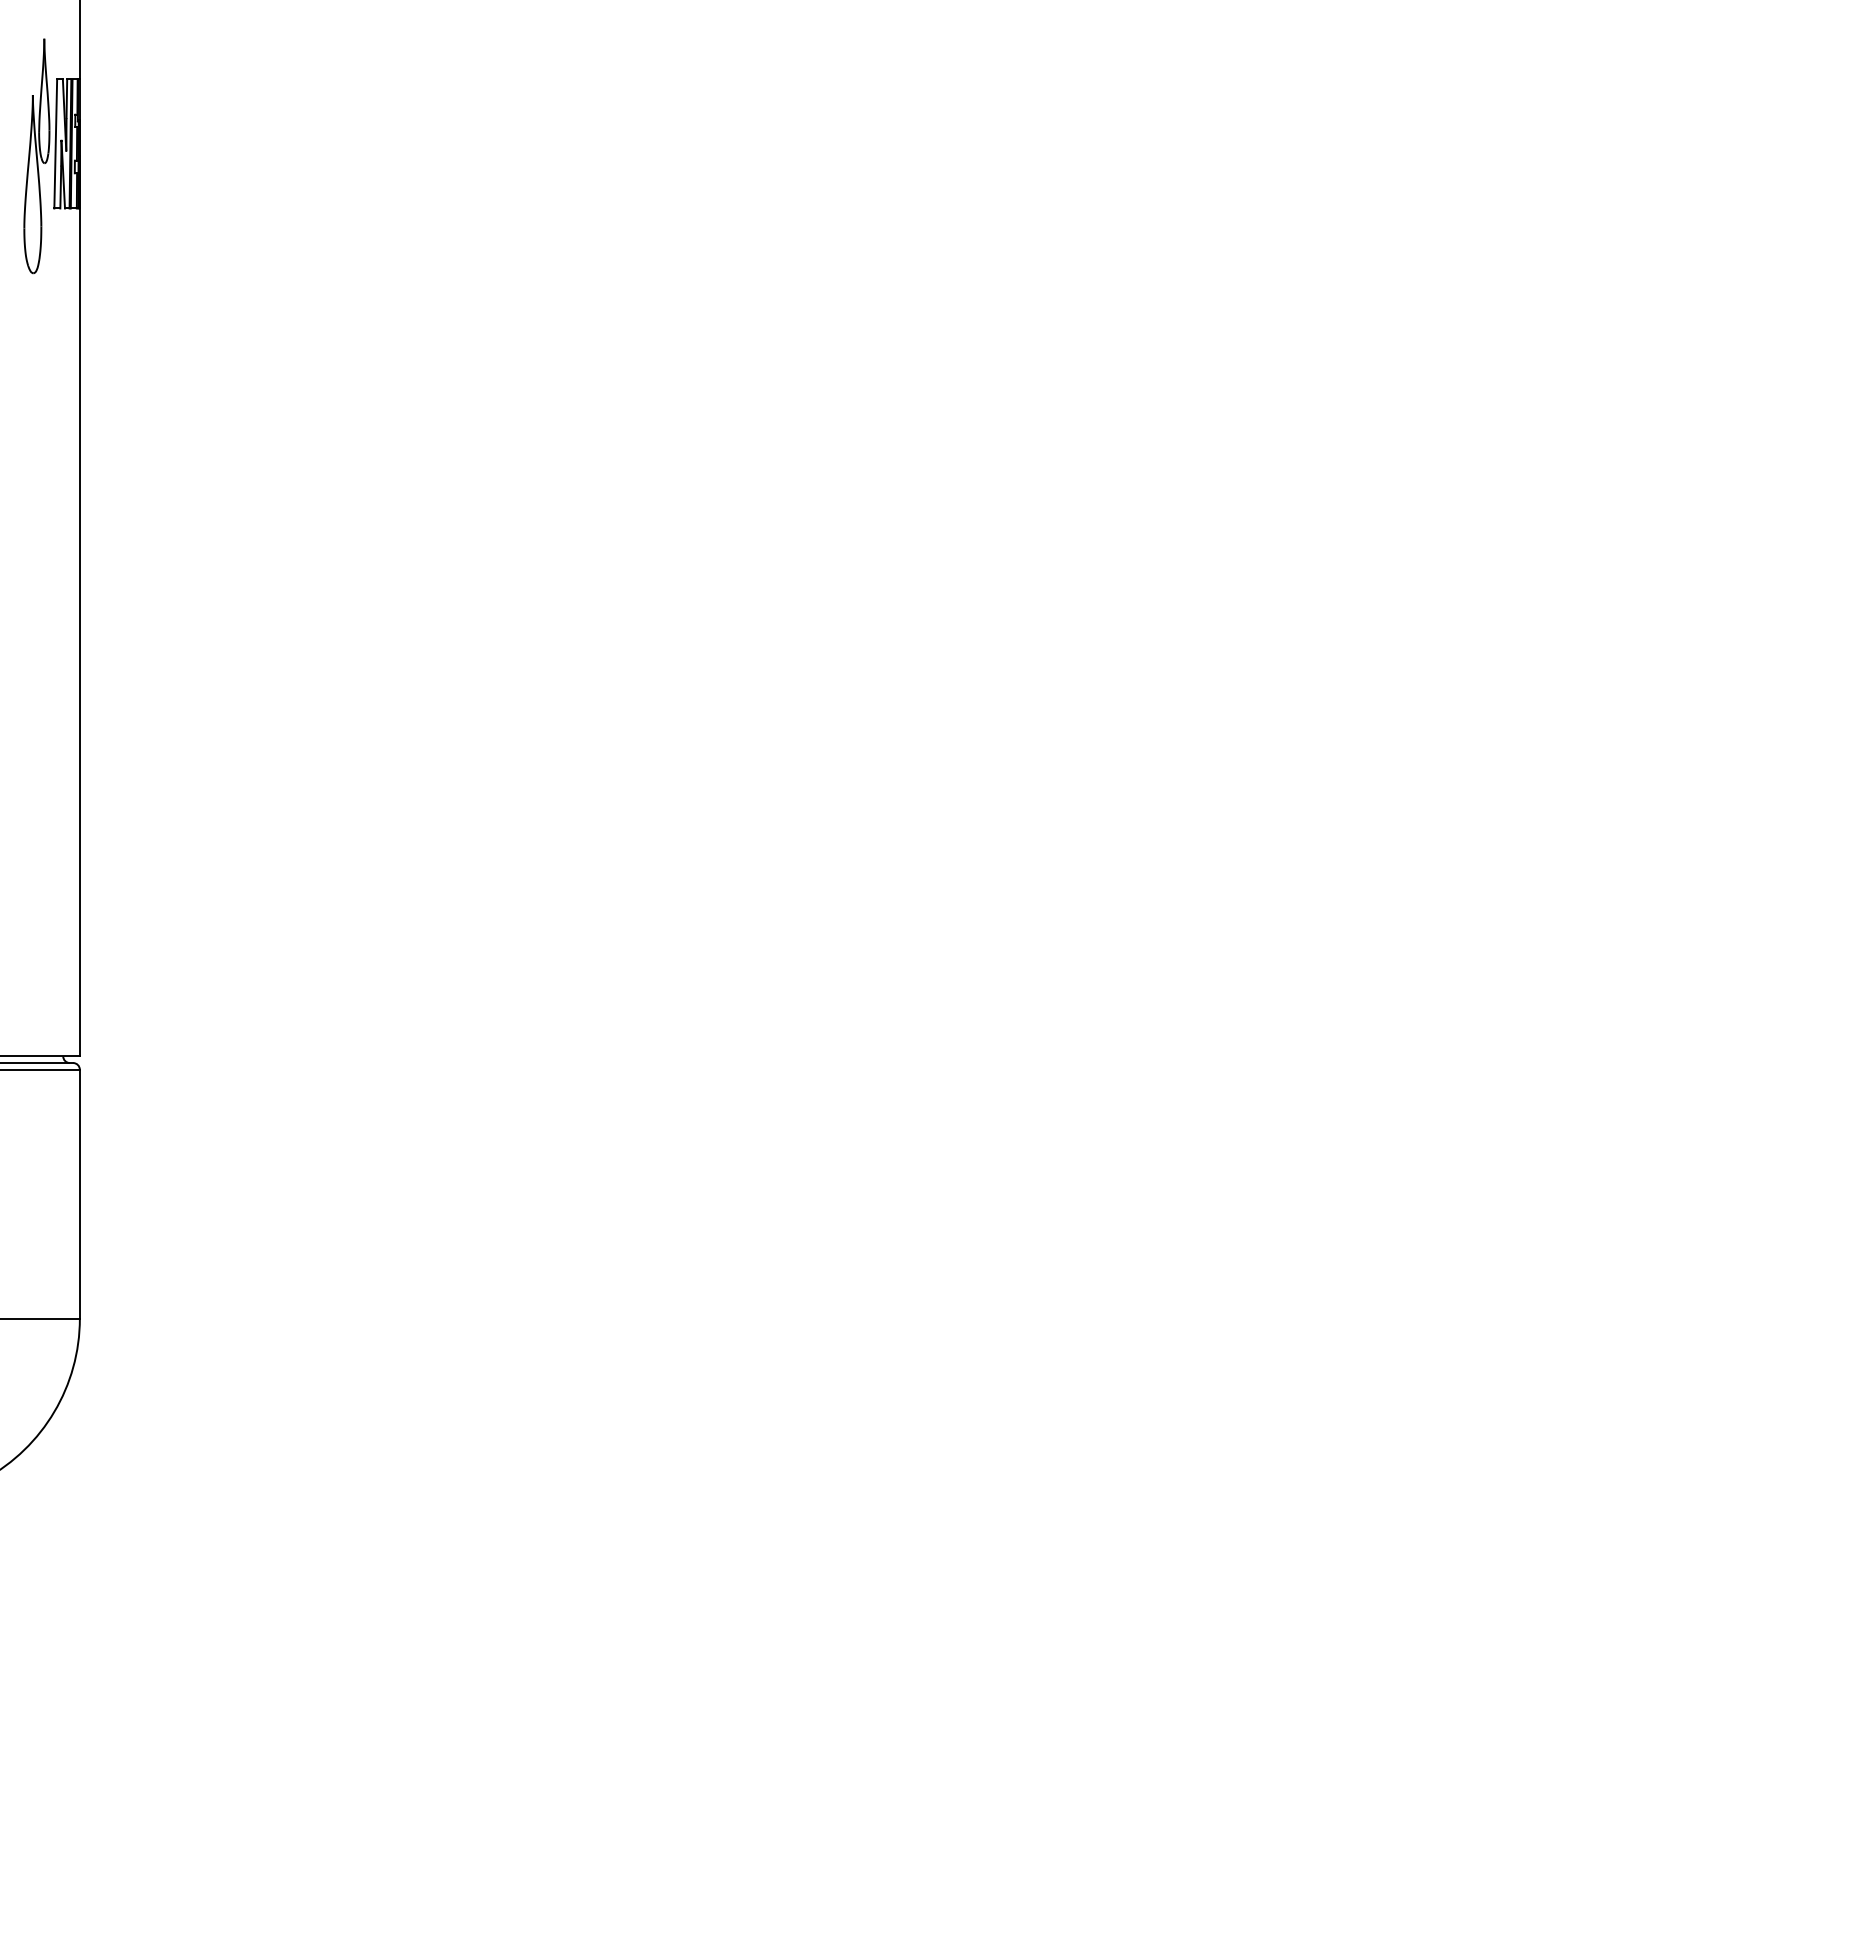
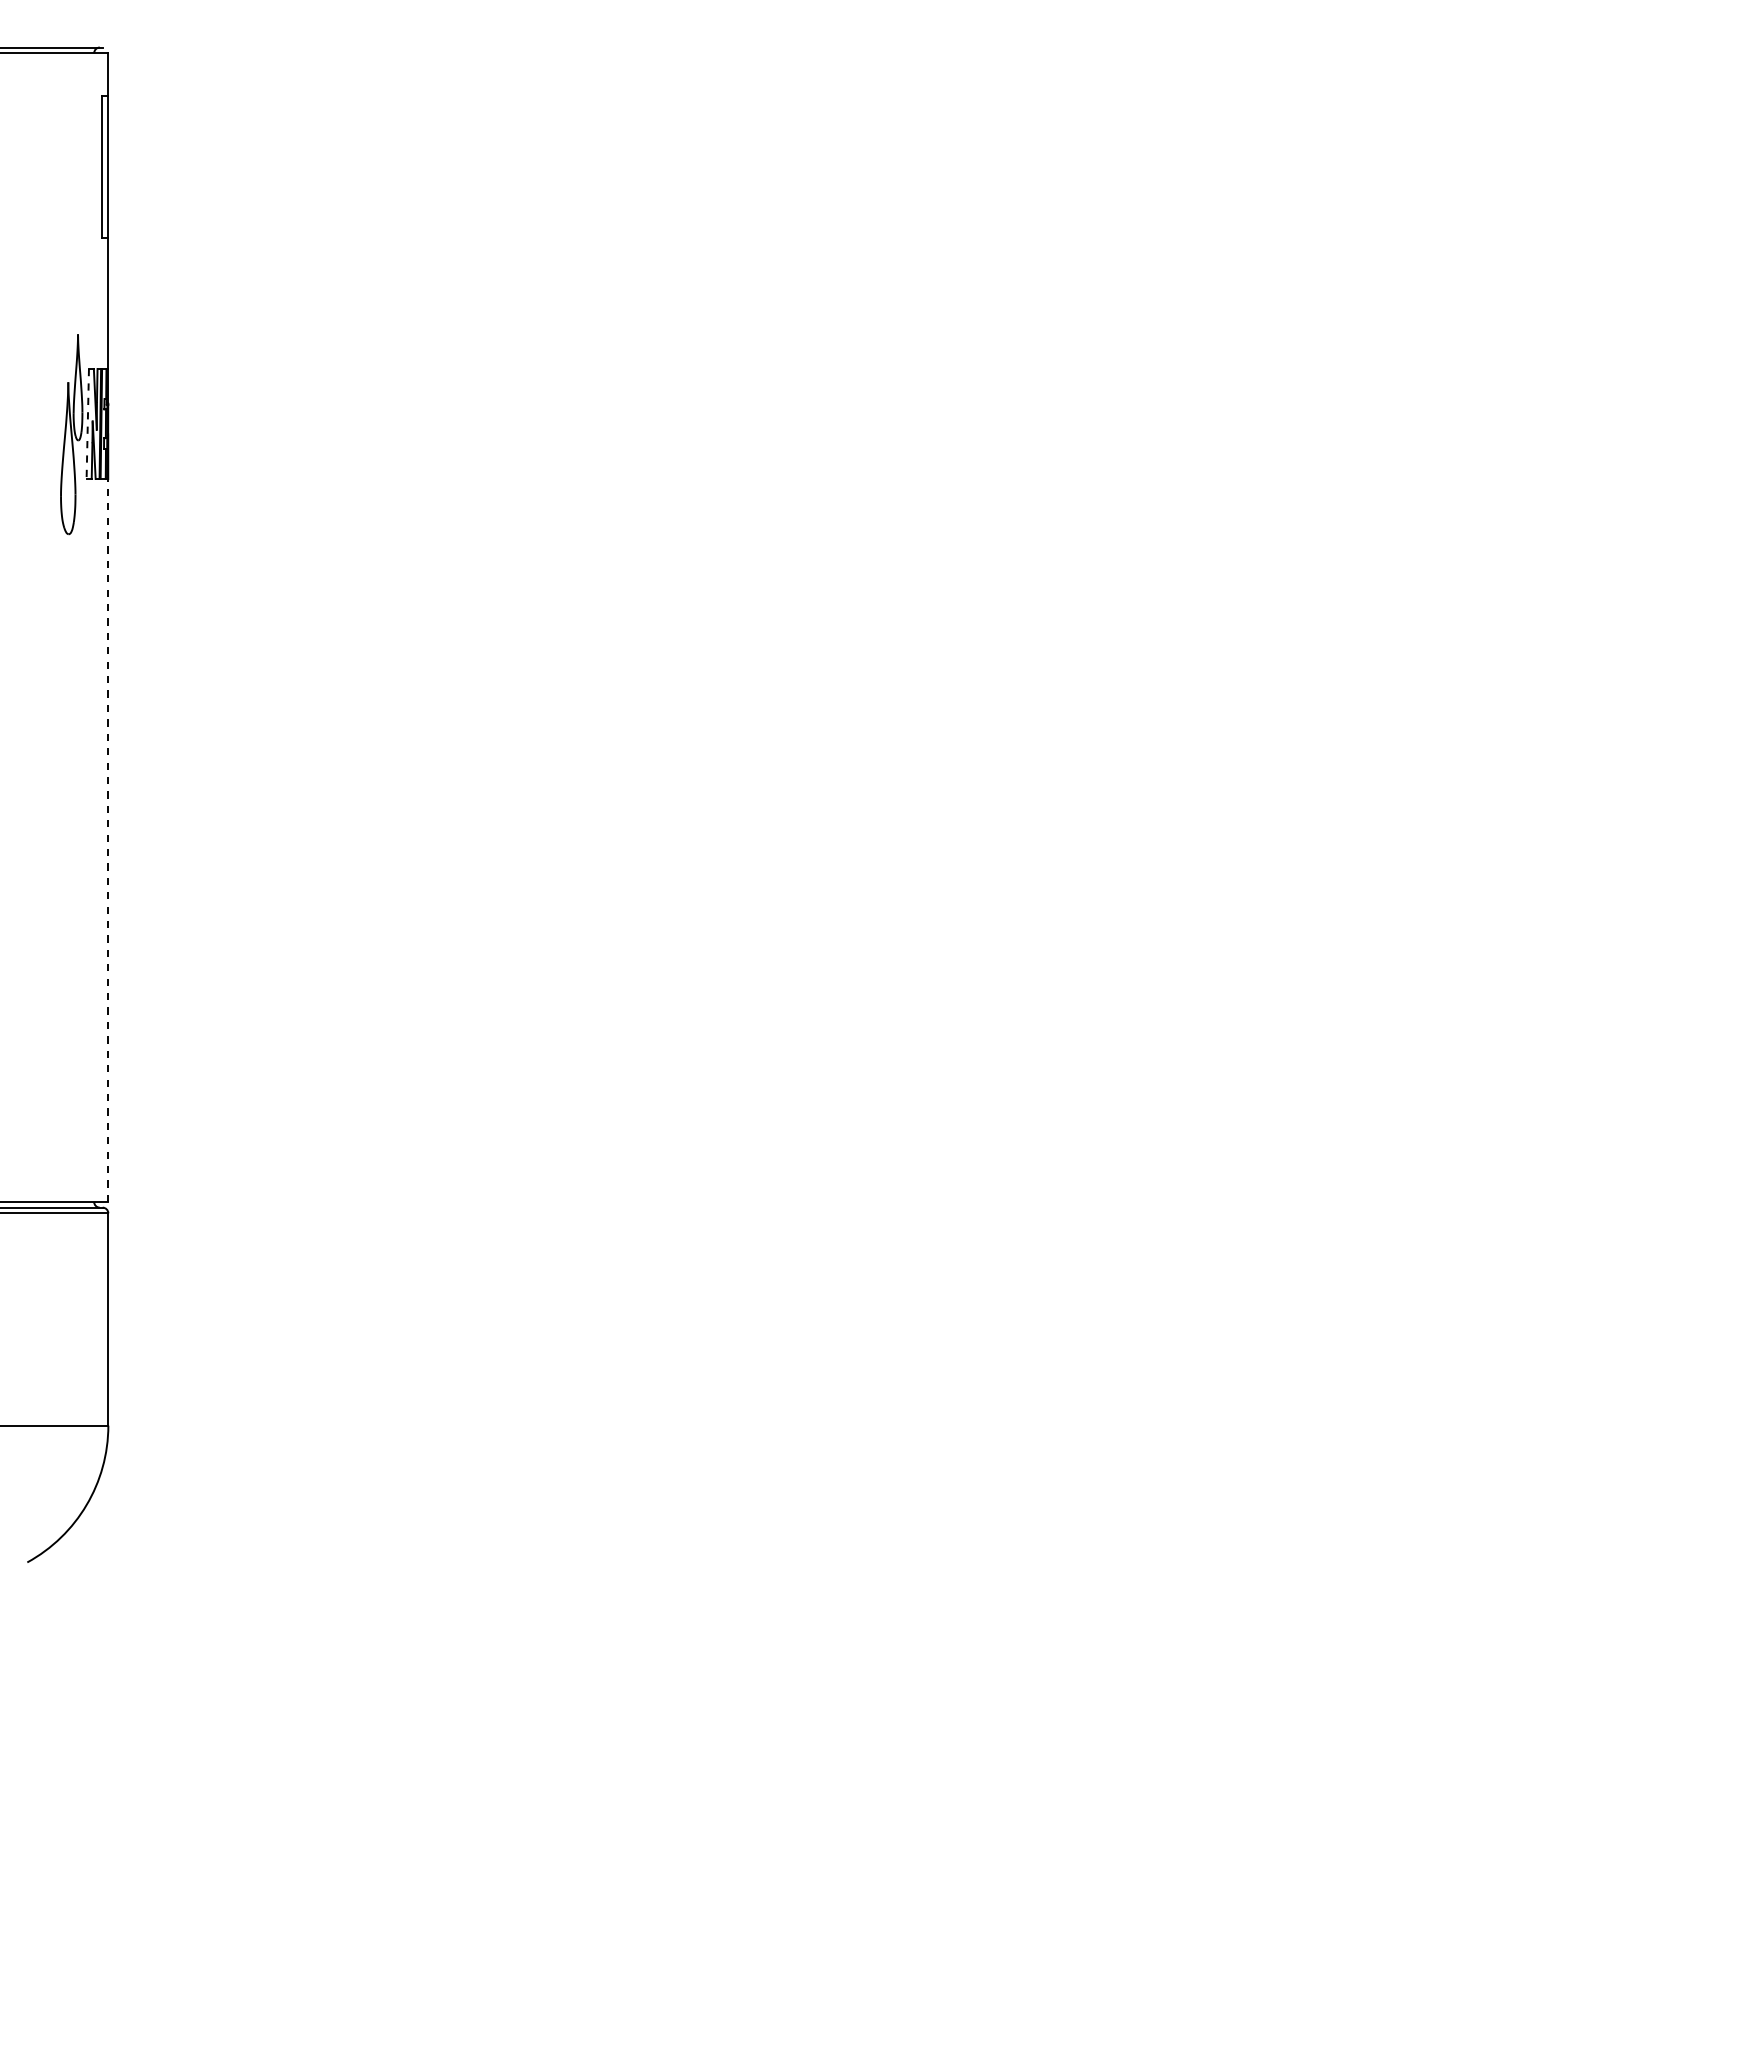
line: (55, 144) -> (87, 424), solid -> dashed
line: (80, 632) -> (108, 840), solid -> dashed

